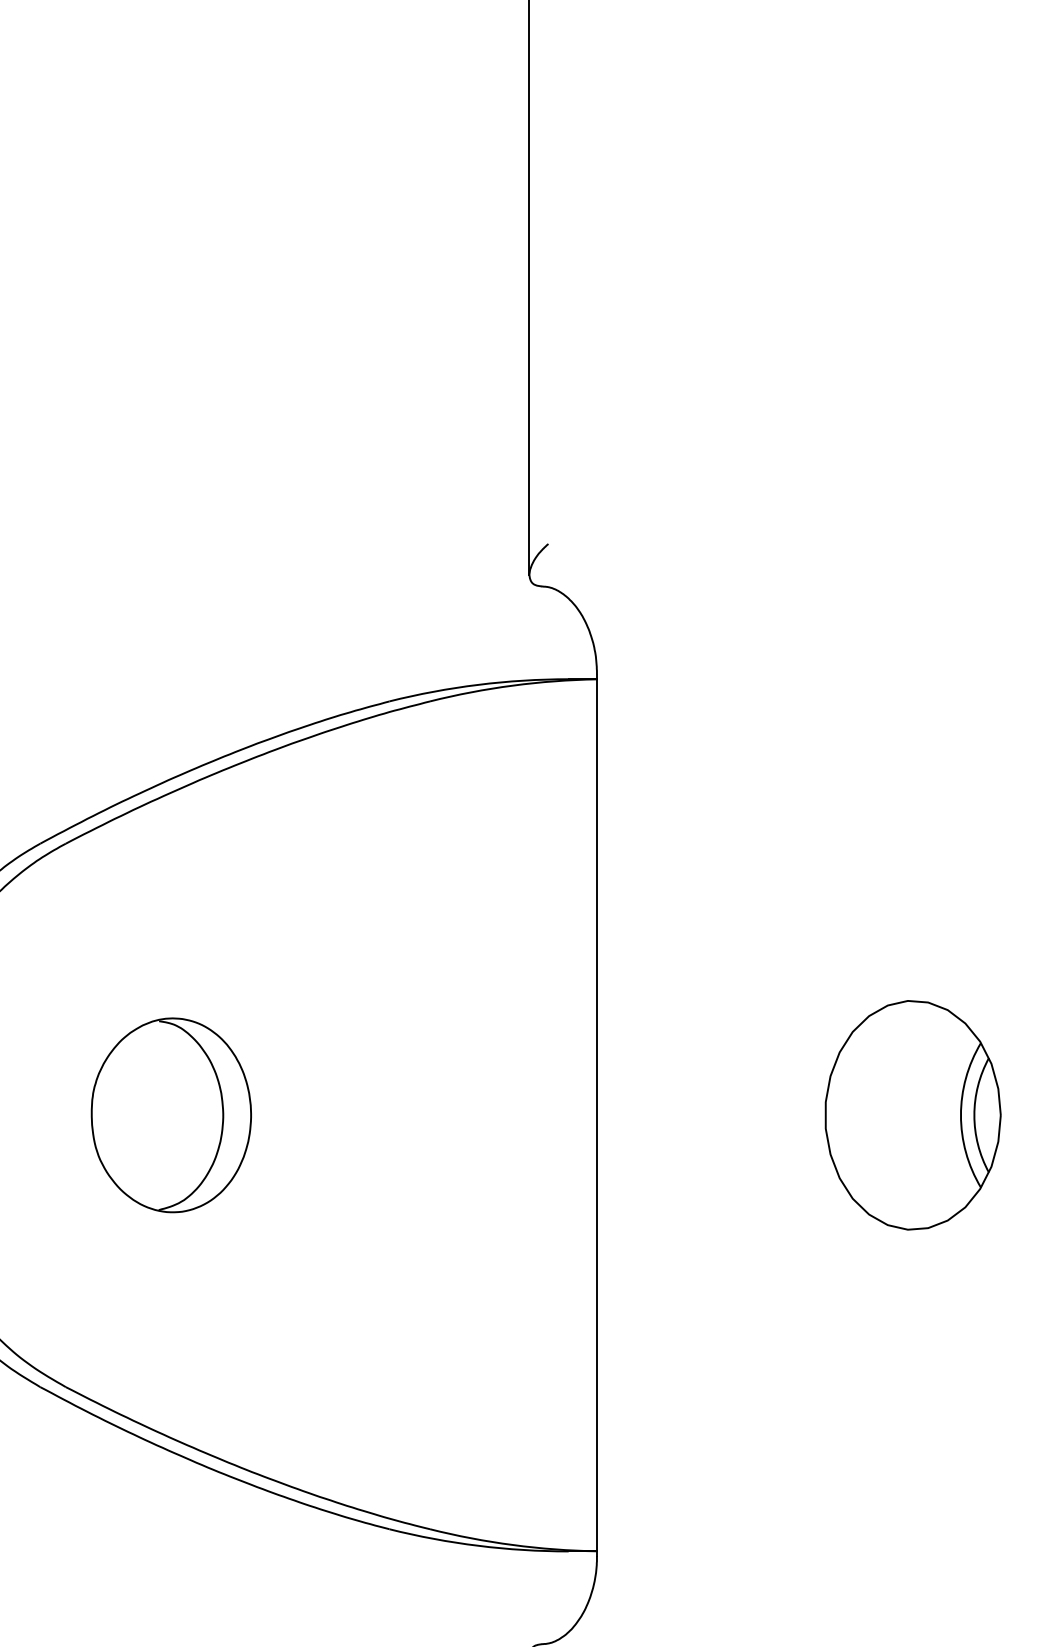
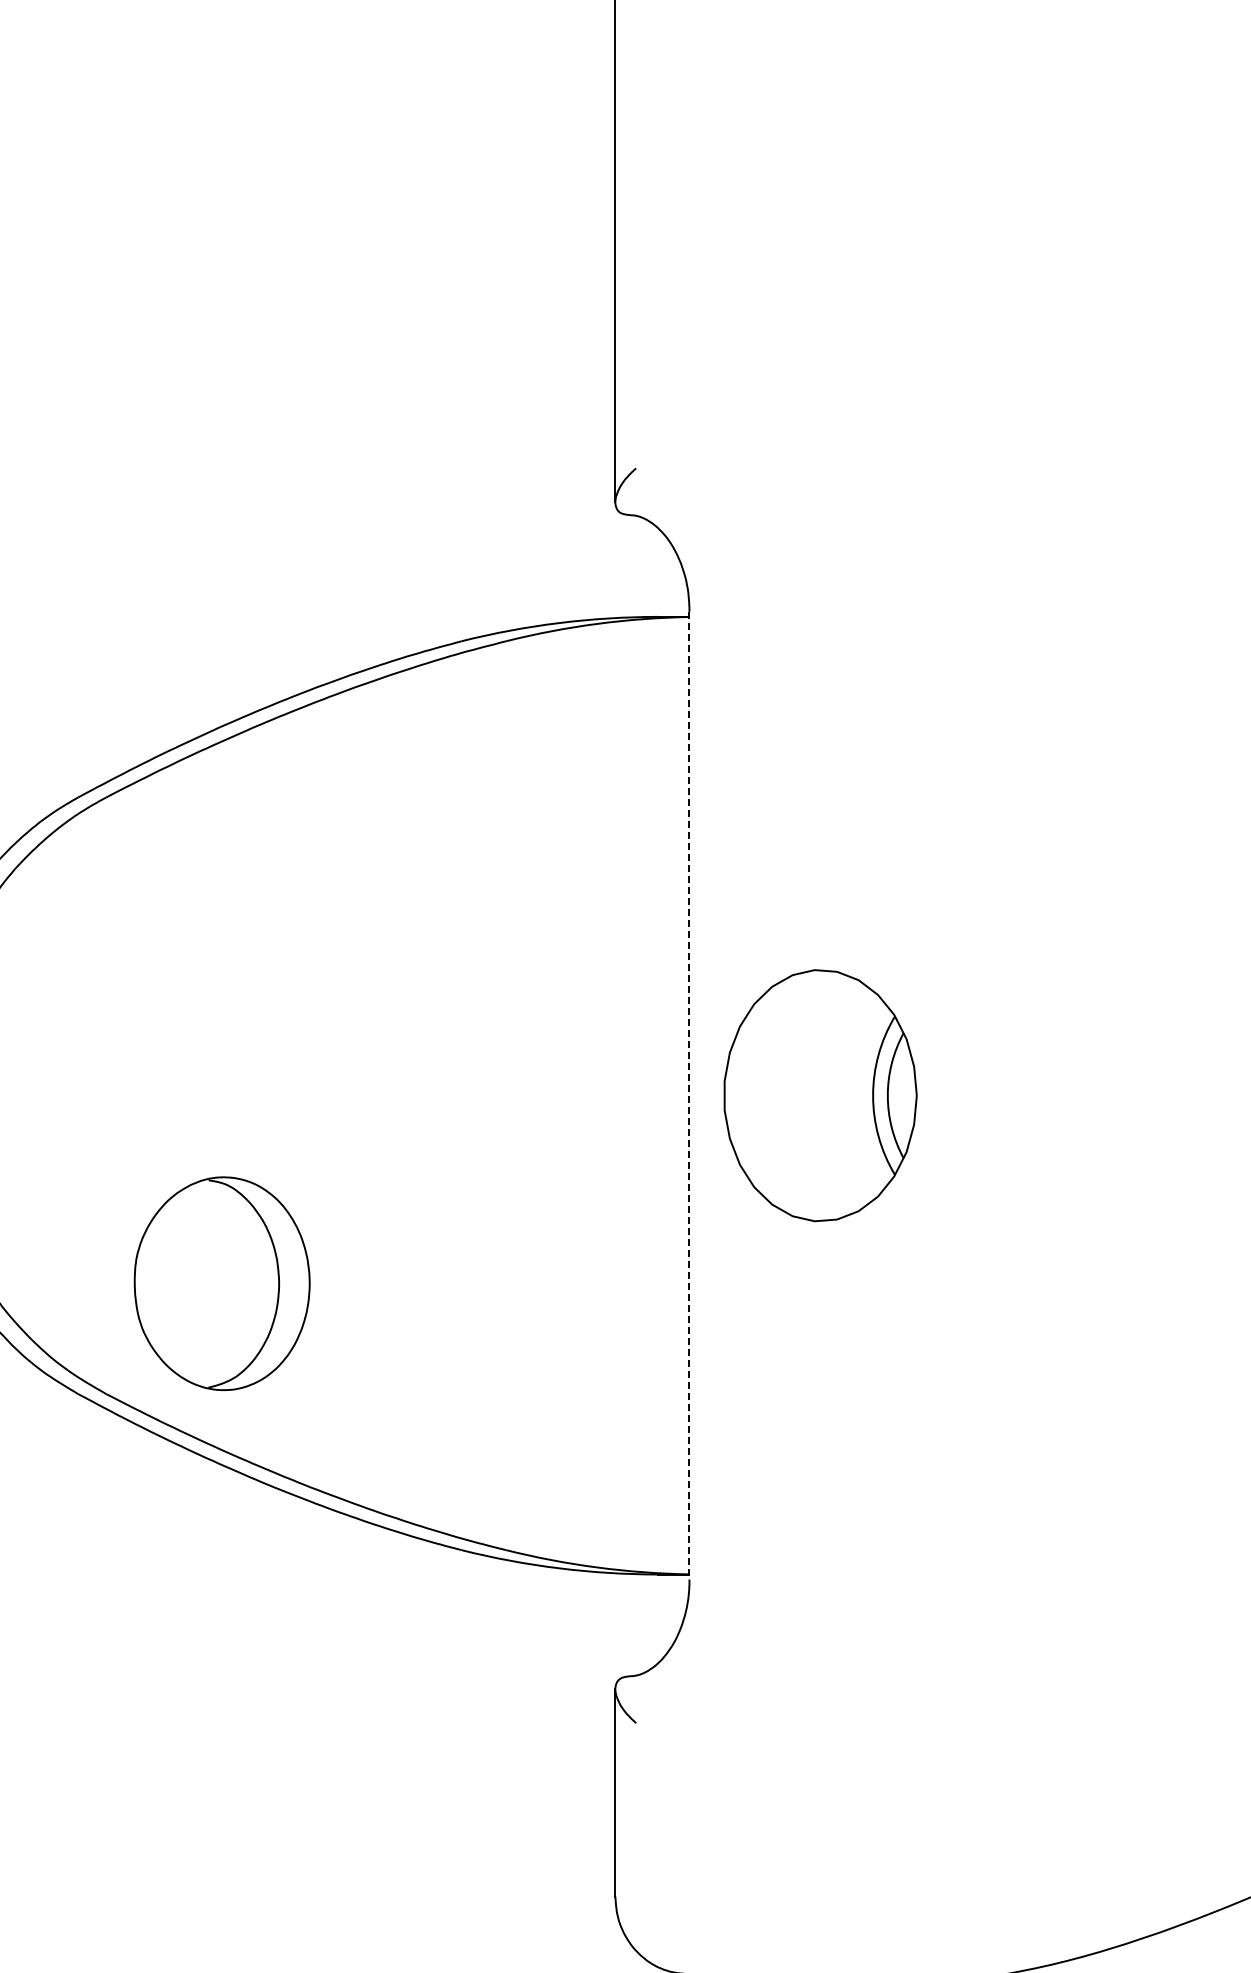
part: (170, 1115) -> (221, 1283), moved
line: (597, 1115) -> (689, 1095), solid -> dashed
part: (913, 1115) -> (820, 1095), moved

